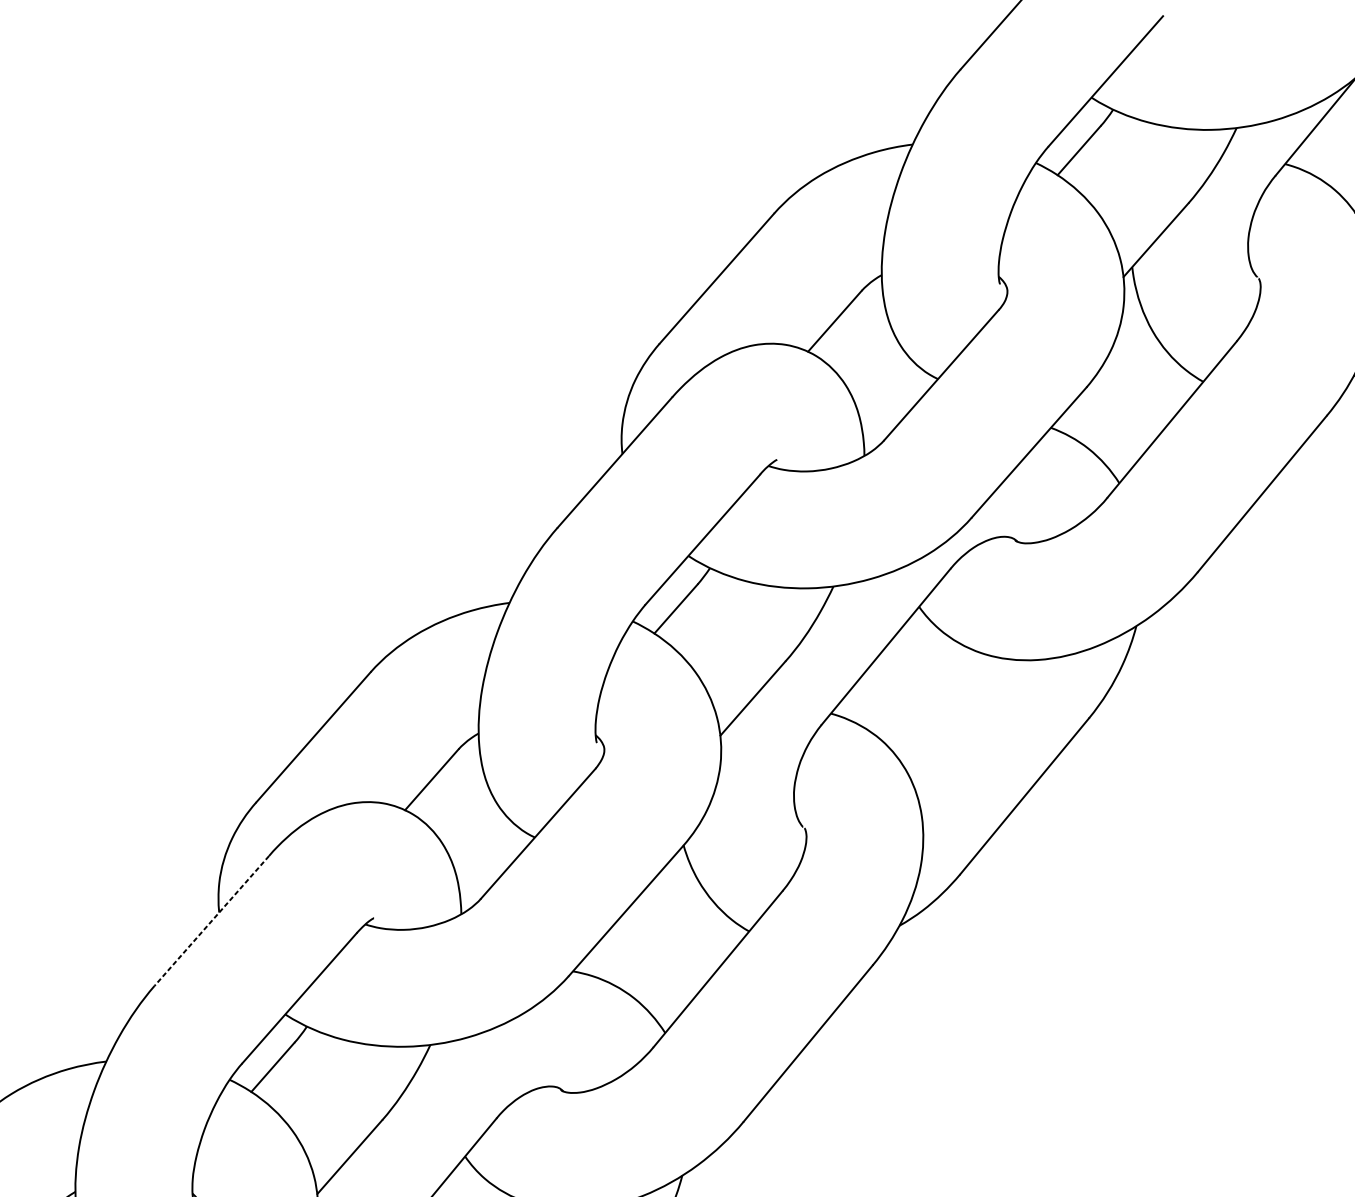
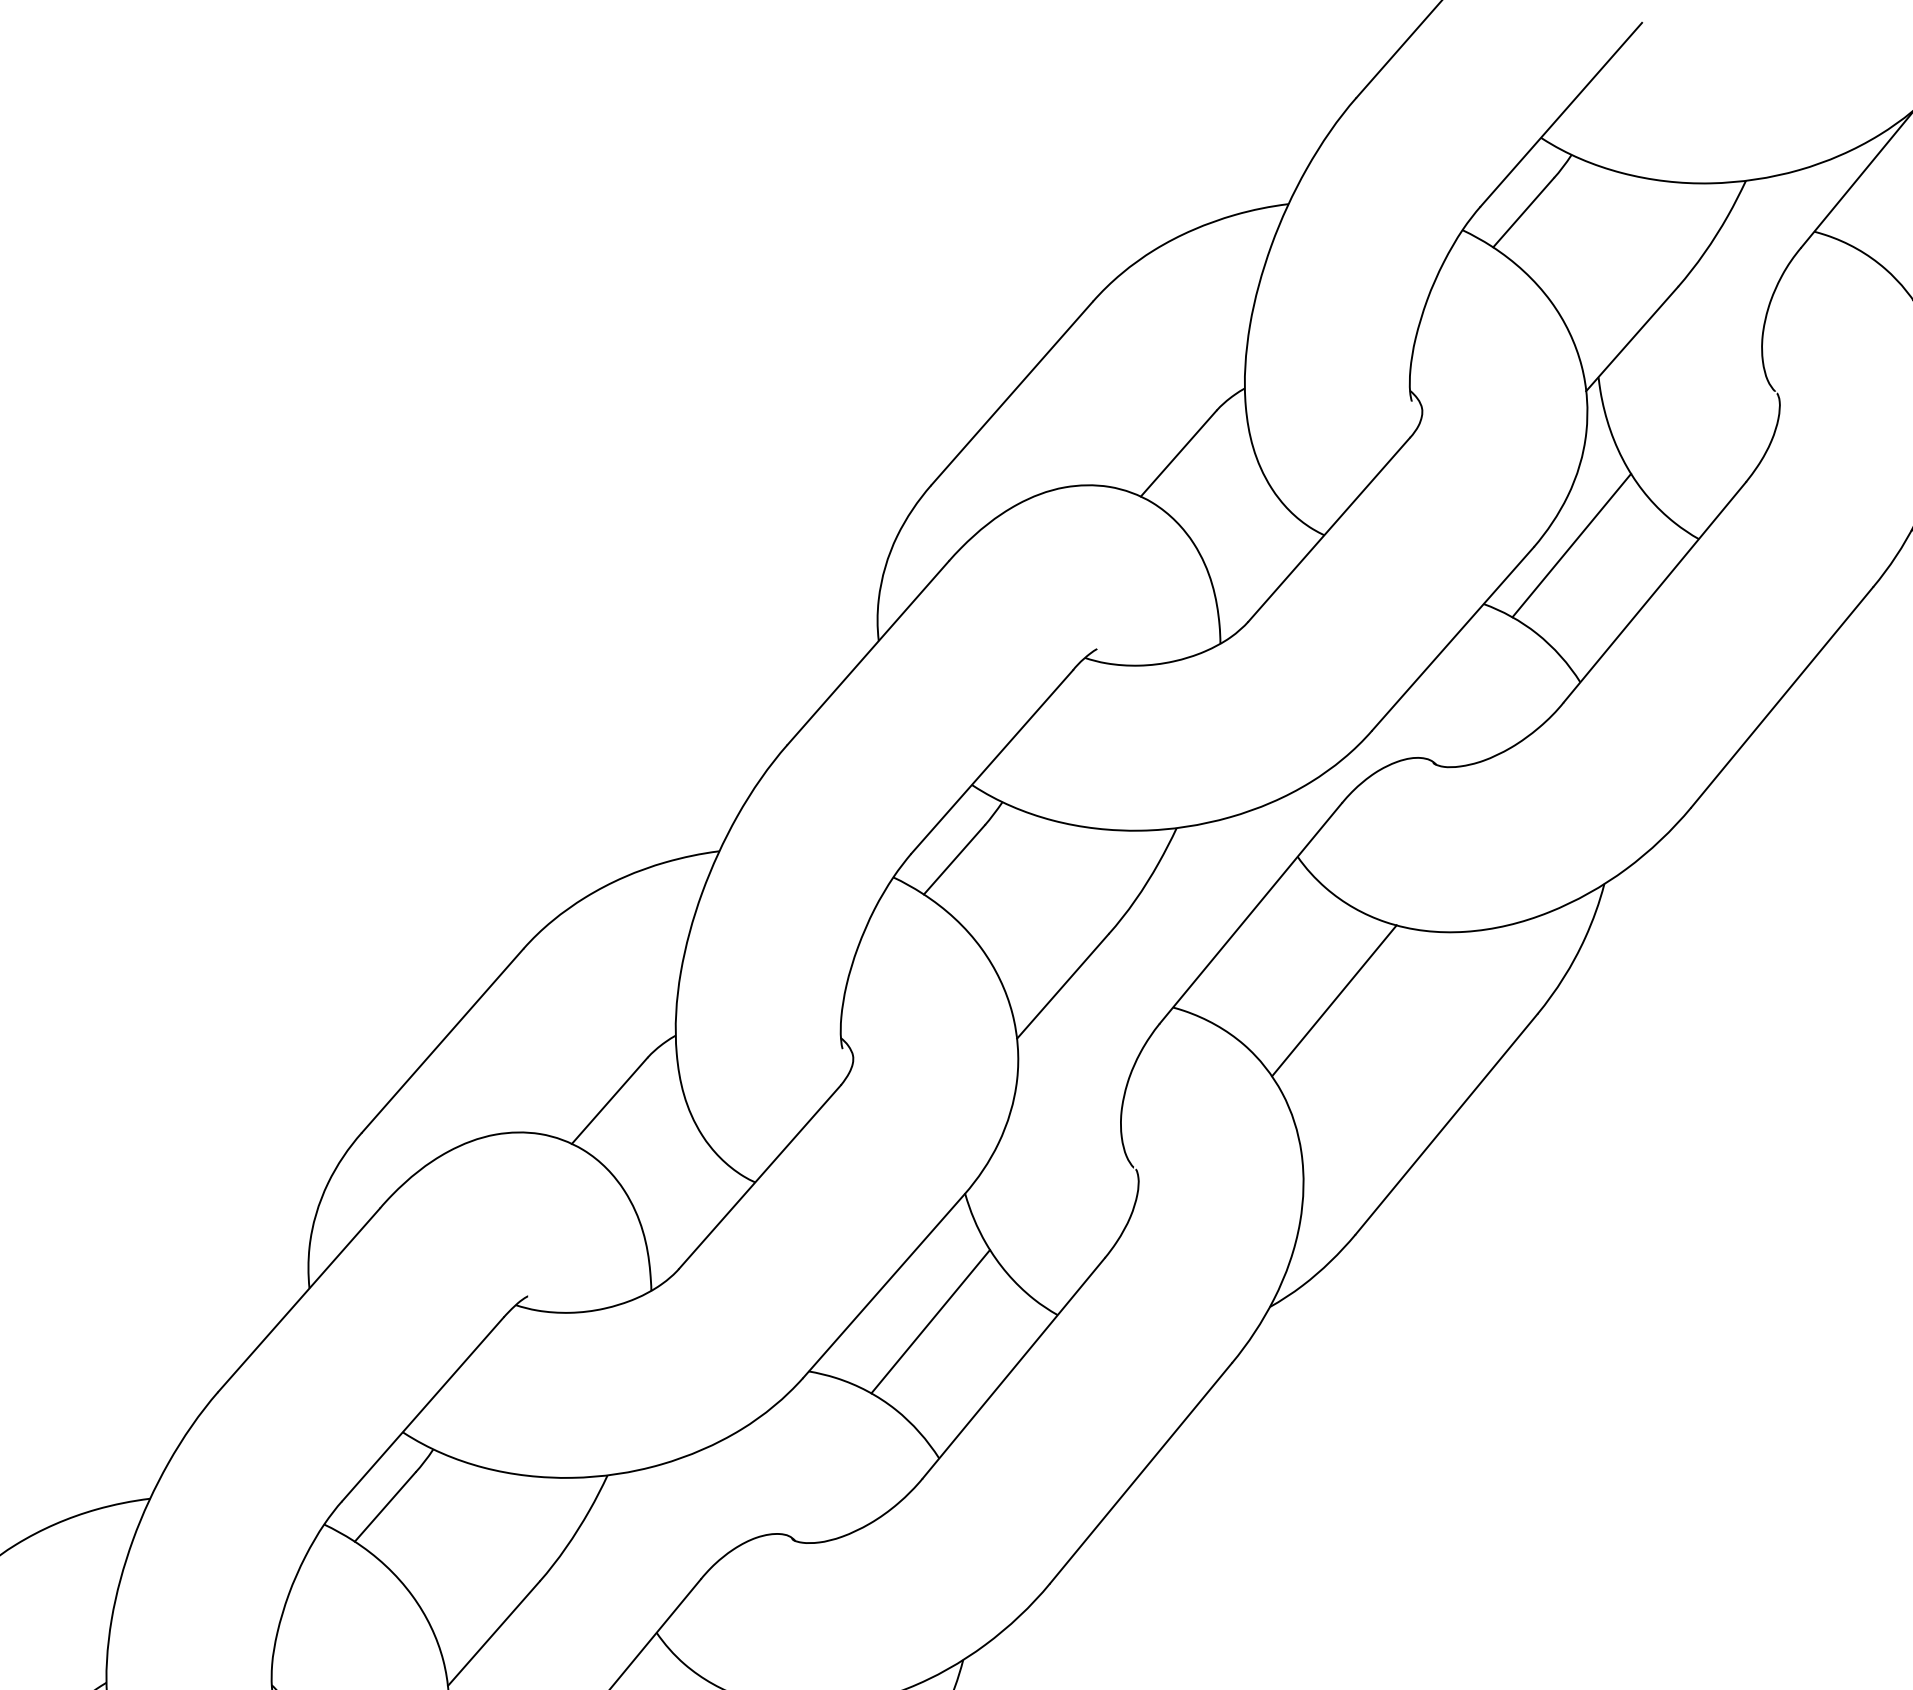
line: (1113, 386) -> (1571, 545), added
line: (945, 708) -> (1334, 1000), added
line: (211, 921) -> (298, 1300), dashed -> solid
line: (659, 936) -> (930, 1321), added

